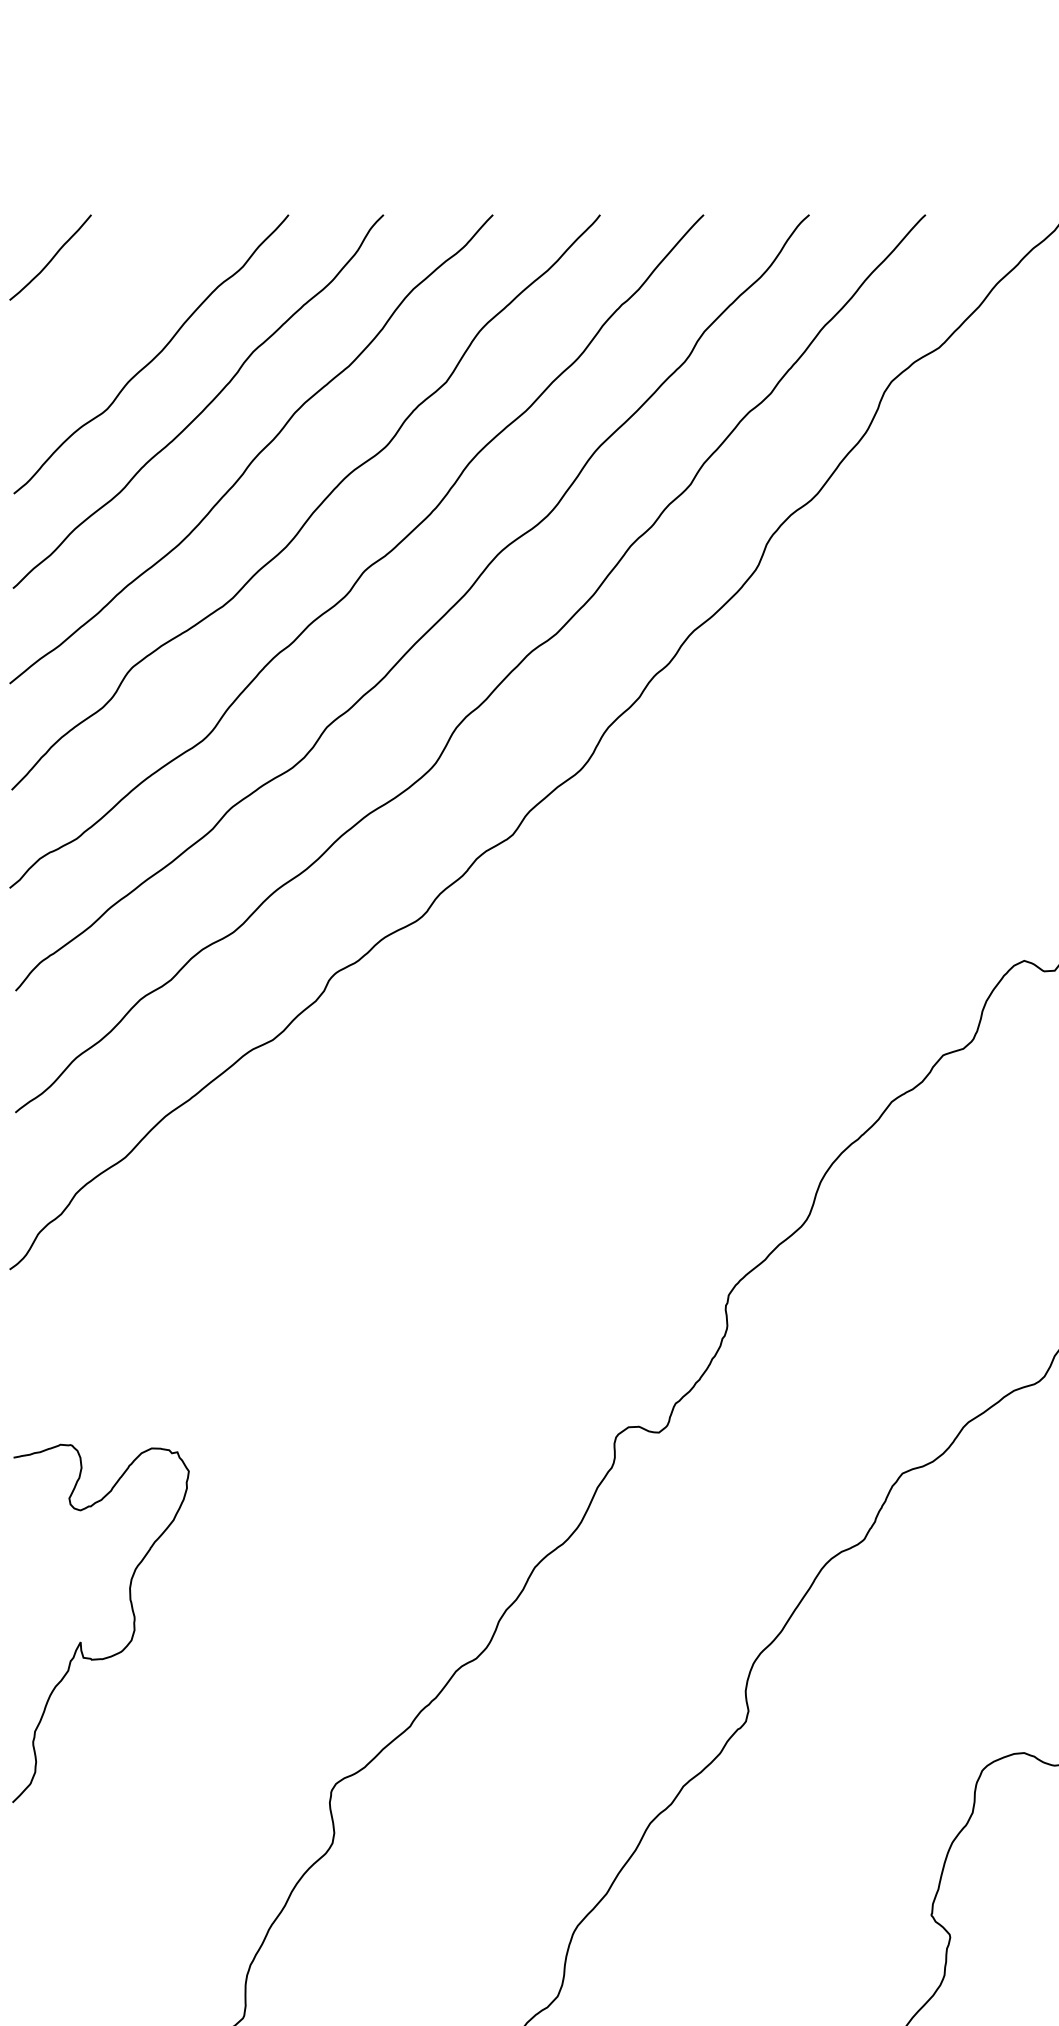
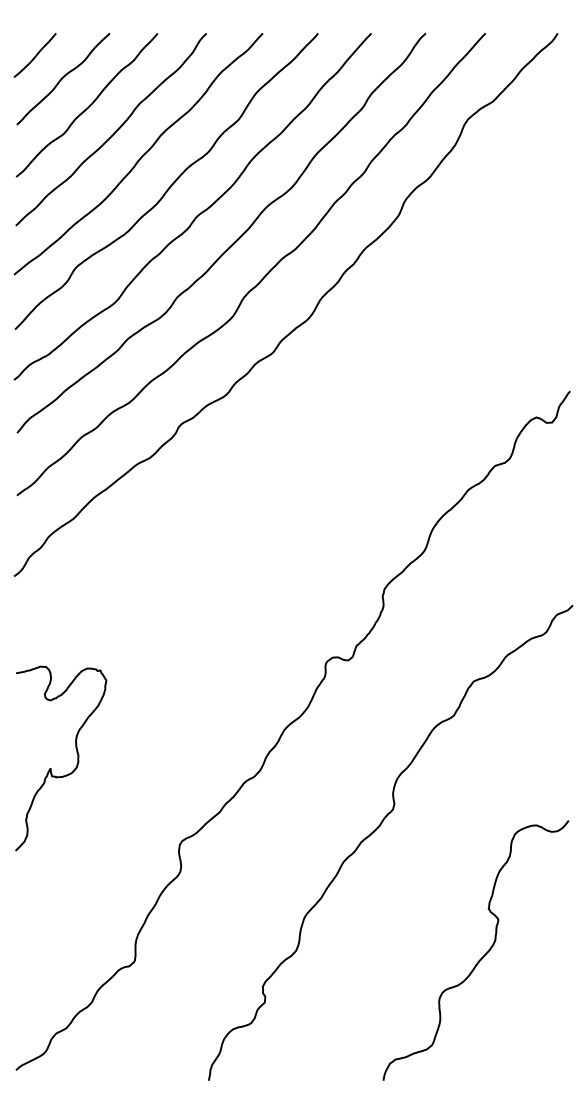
curve: (105, 302) -> (63, 78), added

